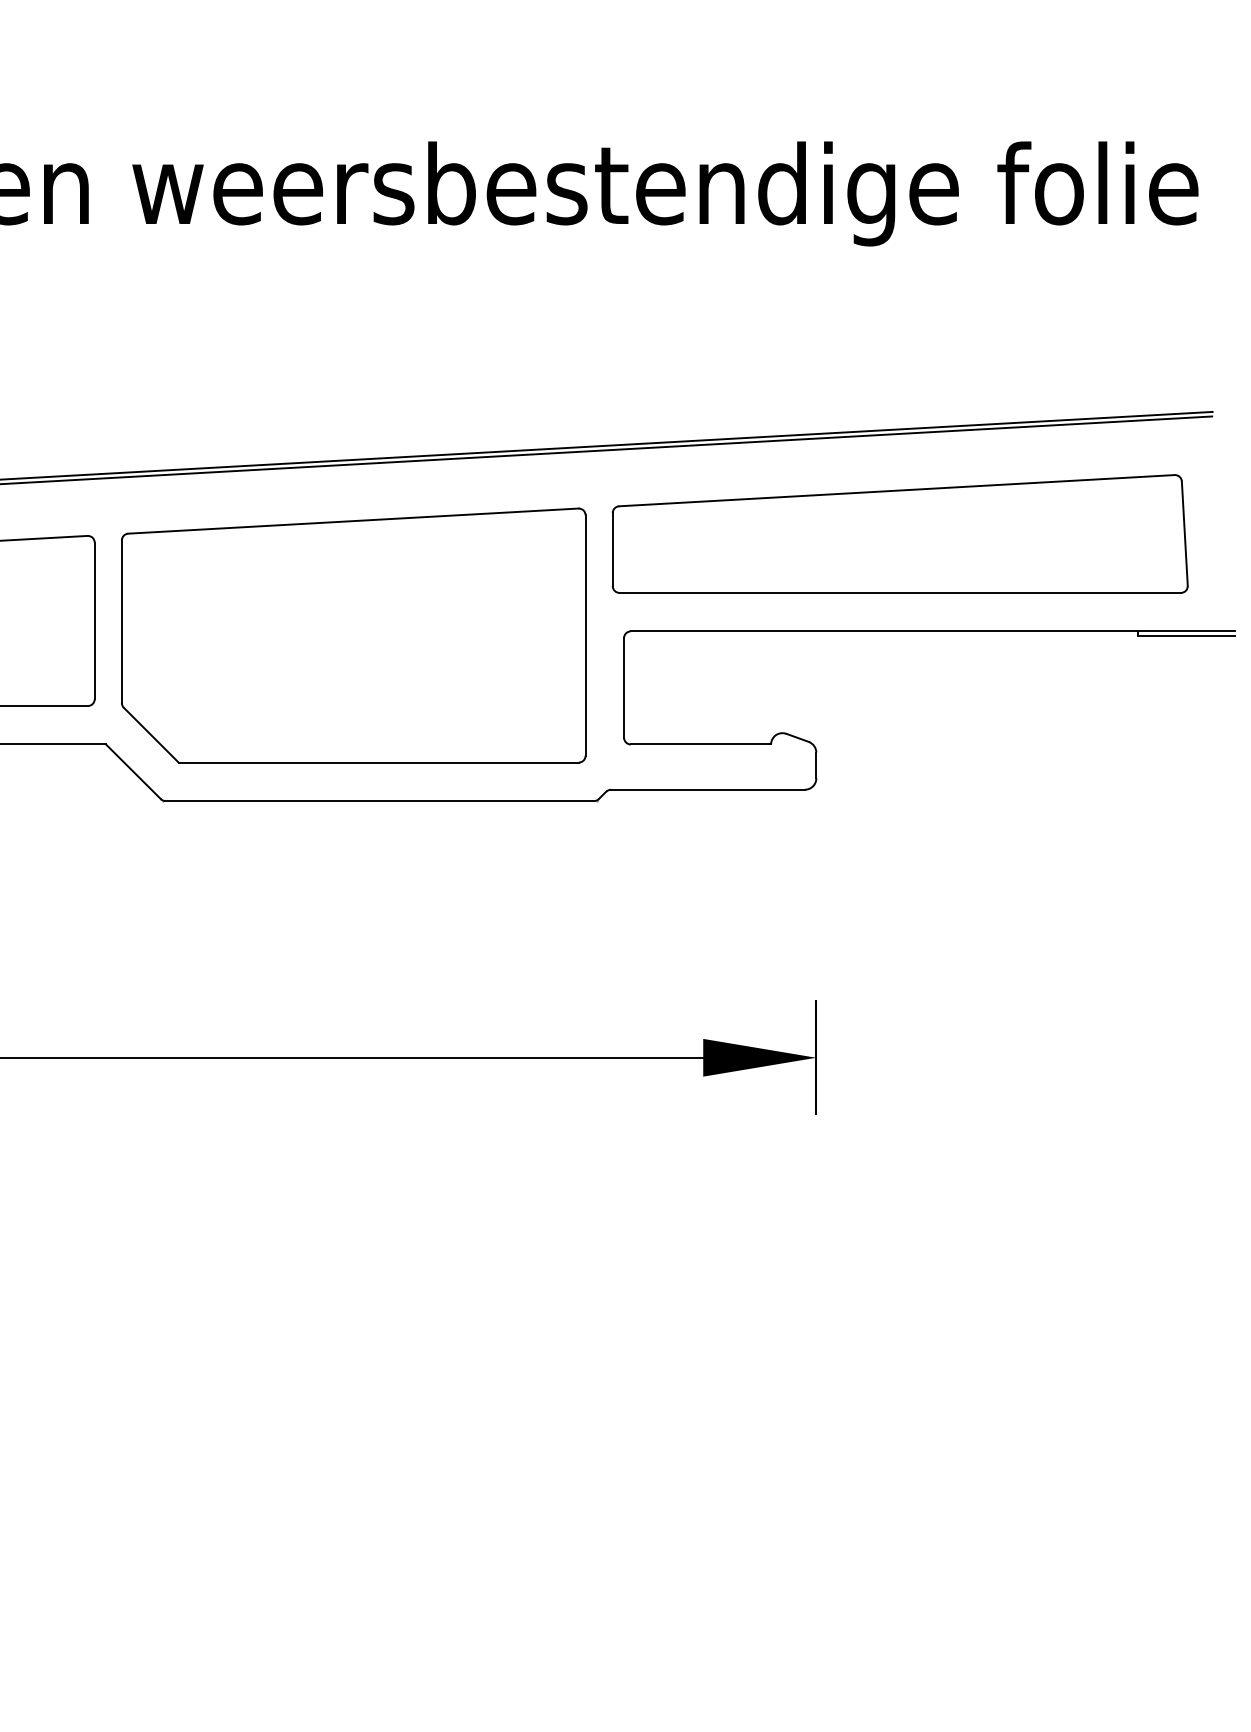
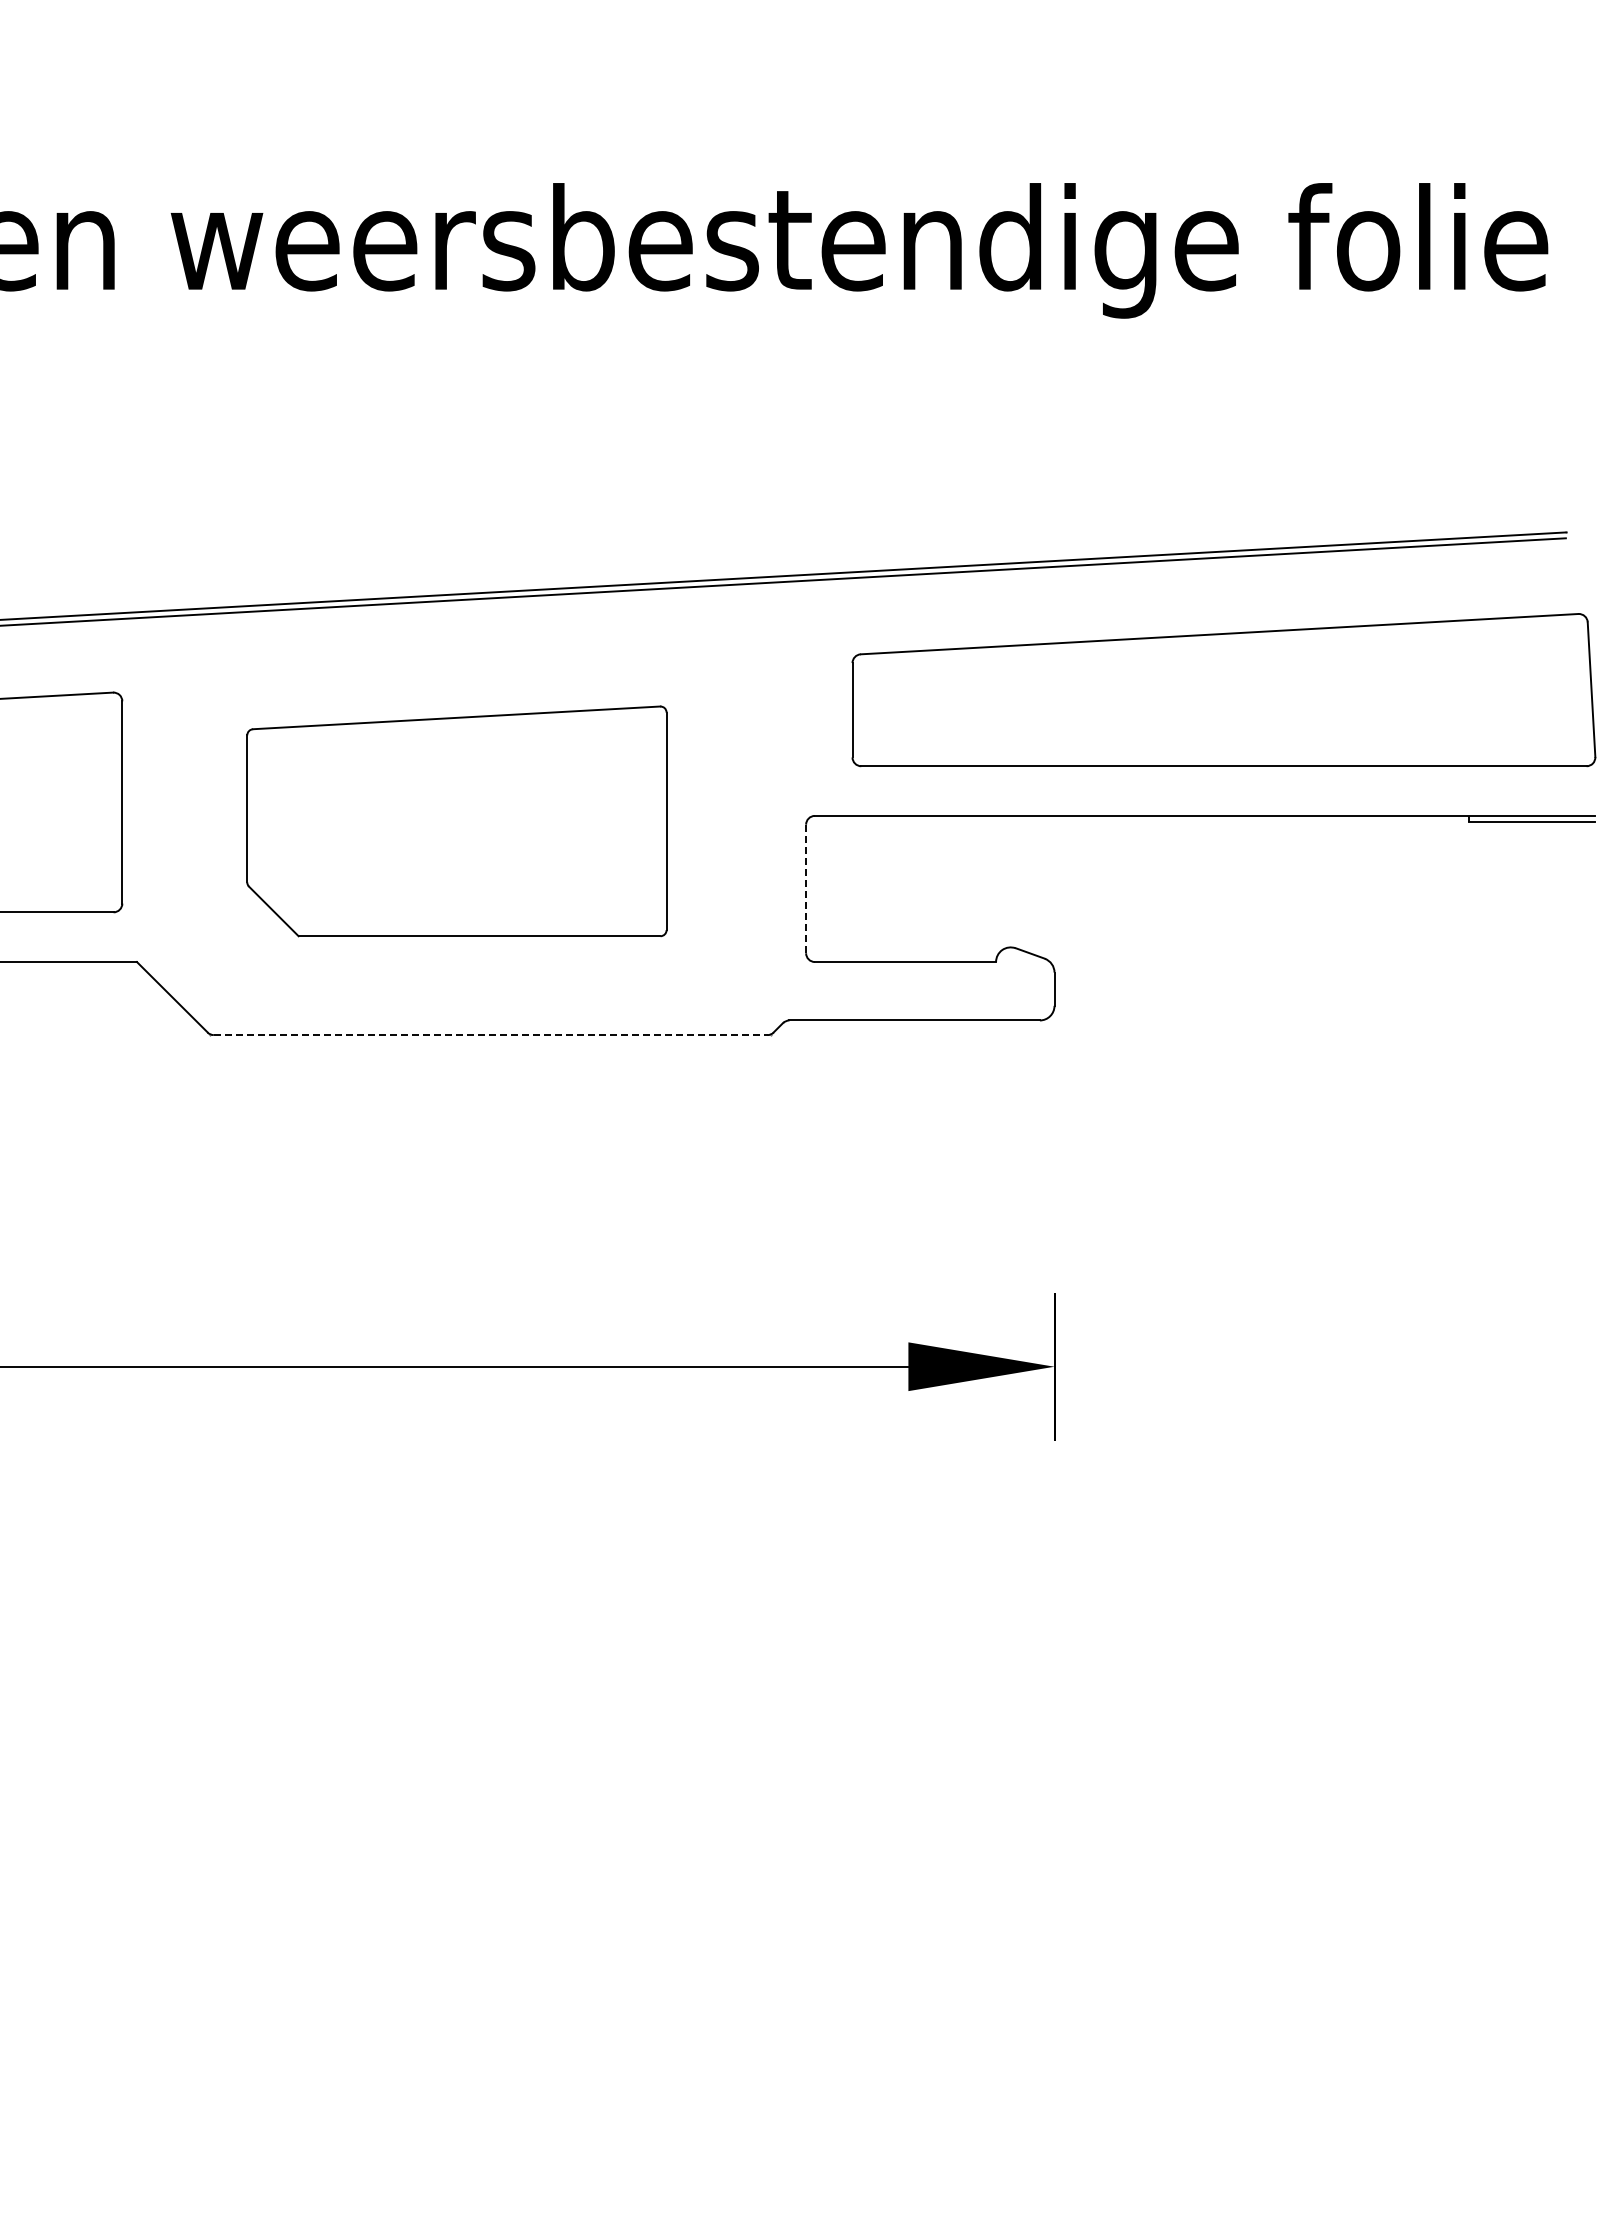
part: (899, 534) -> (1223, 690), moved
part: (353, 635) -> (456, 821), size x0.7
line: (624, 688) -> (806, 889), solid -> dashed
line: (379, 801) -> (490, 1035), solid -> dashed

